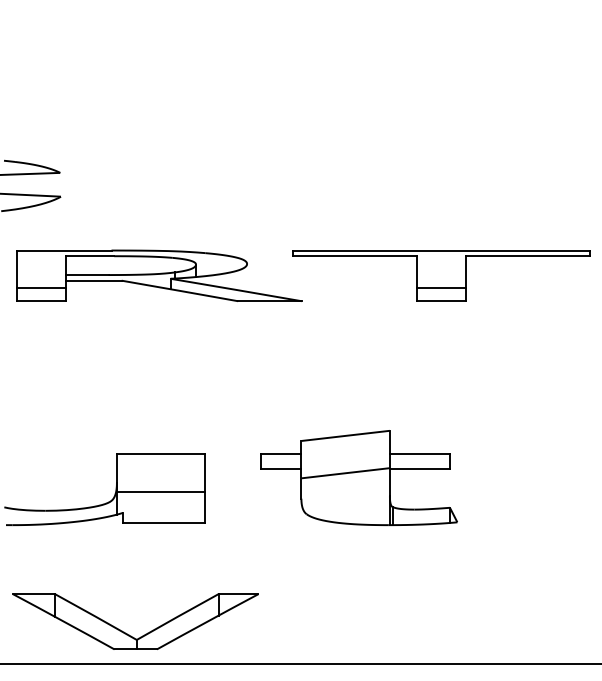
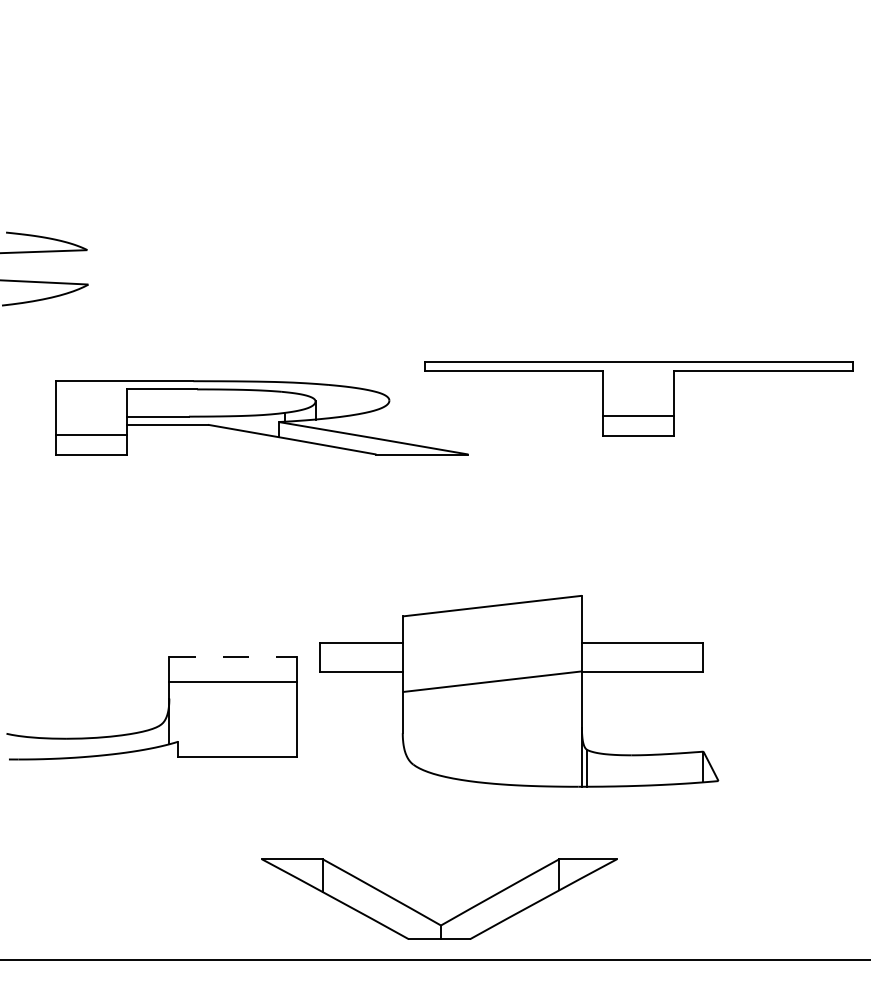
part: (159, 275) -> (262, 417), moved
line: (161, 454) -> (233, 657), solid -> dashed
part: (358, 477) -> (518, 690), size x1.4
line: (160, 491) -> (232, 681), moved
part: (129, 634) -> (430, 917), moved

